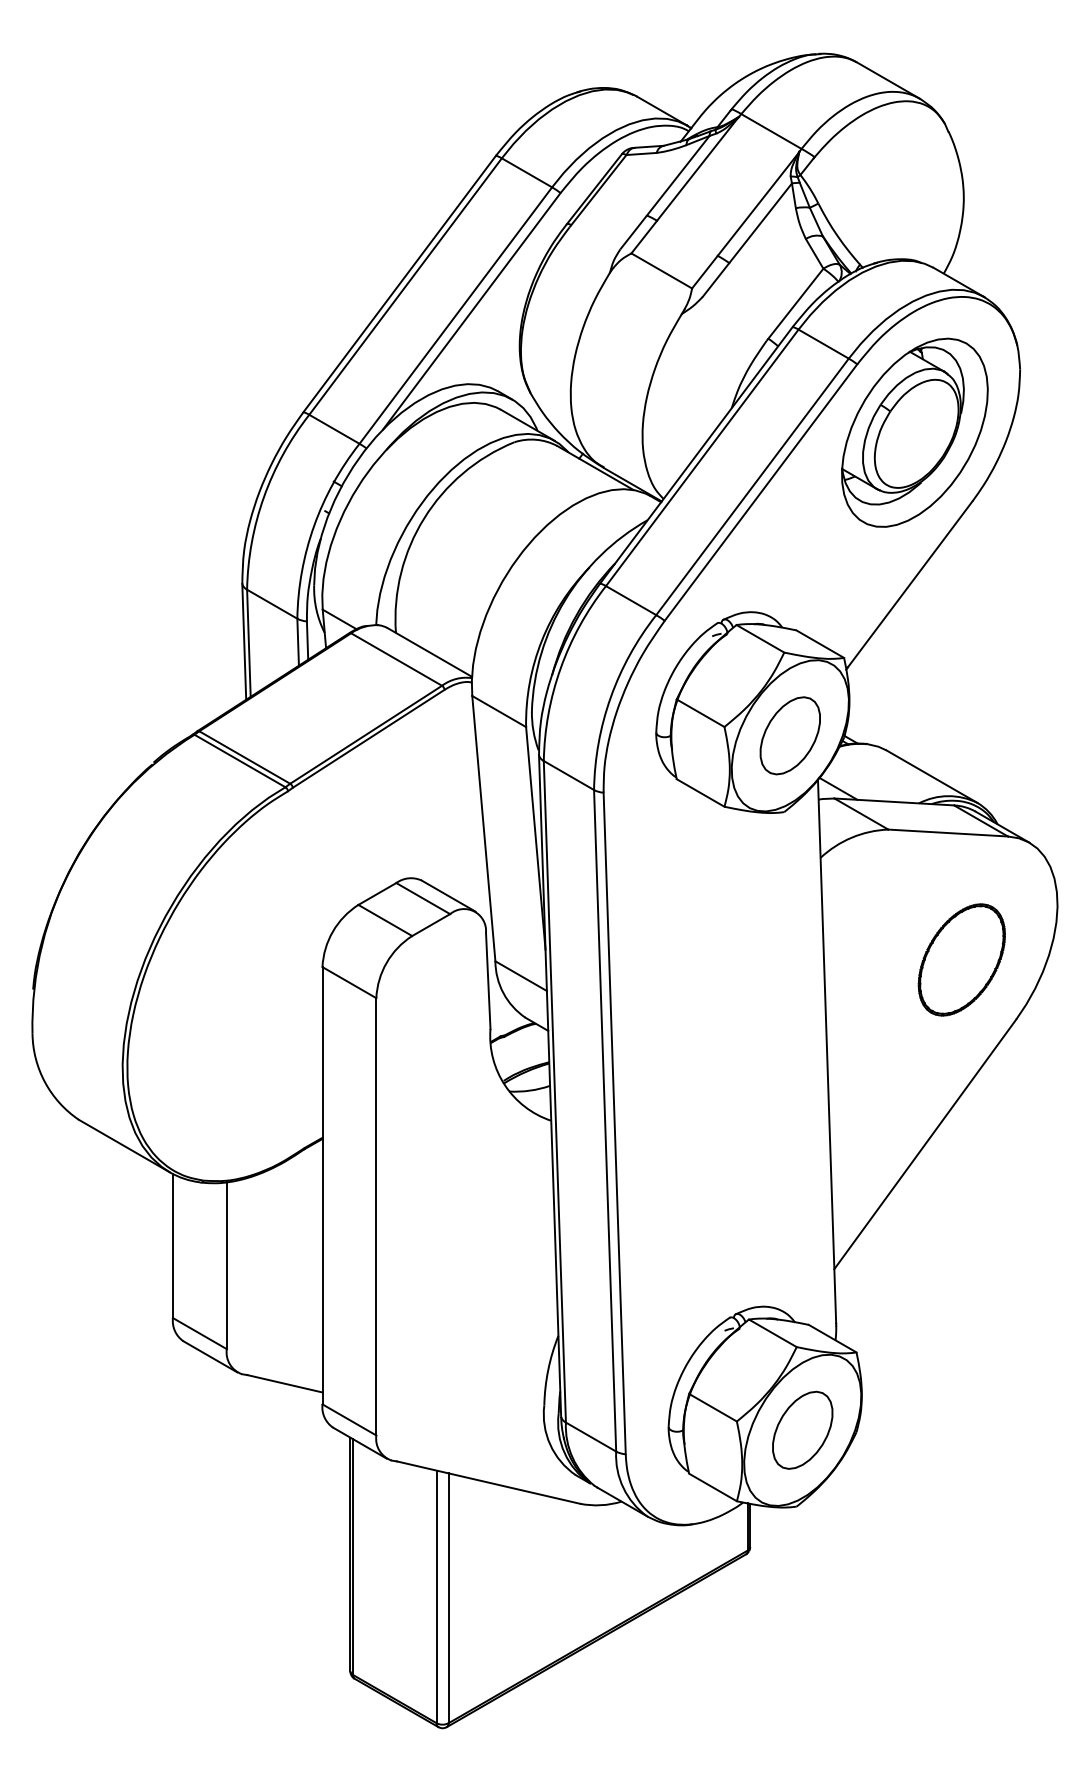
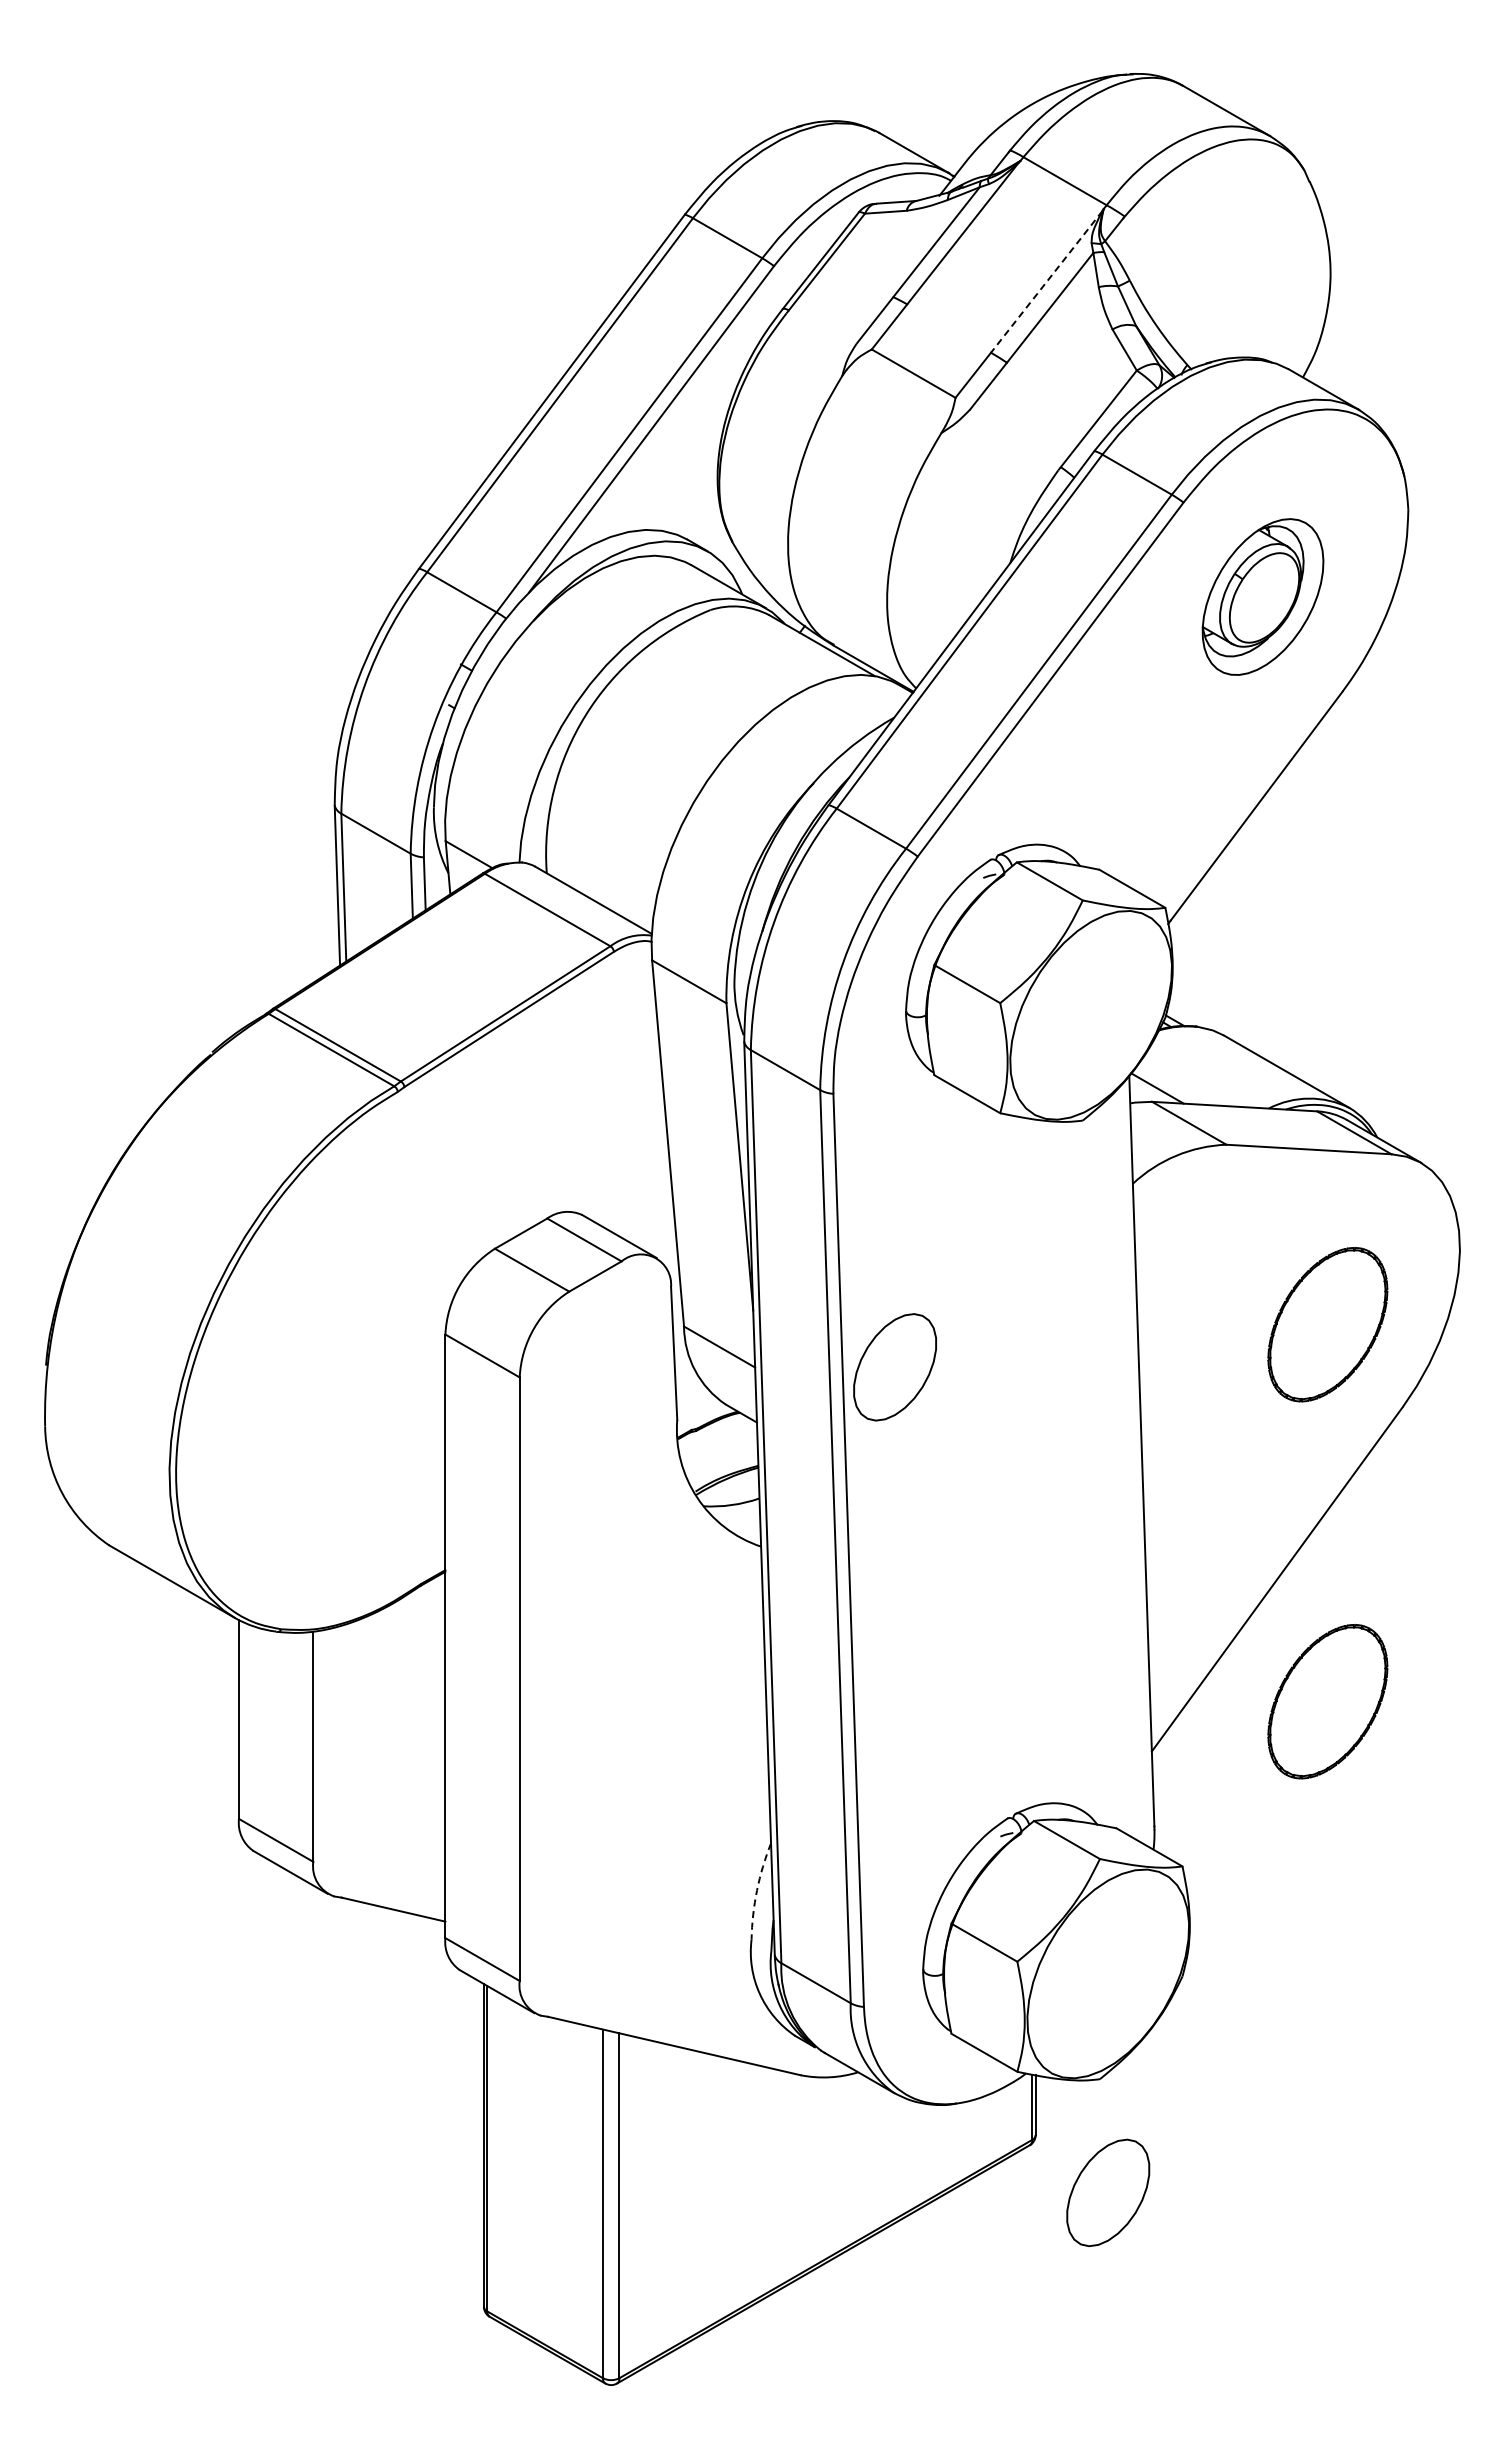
line: (758, 204) -> (1046, 282), solid -> dashed
part: (914, 432) -> (1262, 596), size x0.6
part: (789, 735) -> (894, 1367), moved
part: (961, 1232) -> (1327, 1701), added
arc: (548, 1369) -> (757, 1890), solid -> dashed
part: (802, 1430) -> (1108, 2192), moved

